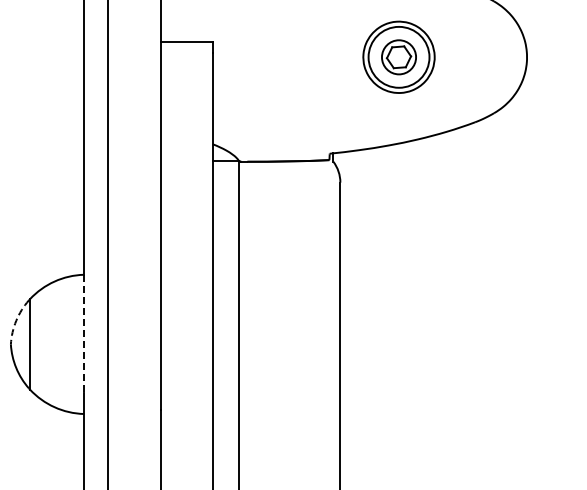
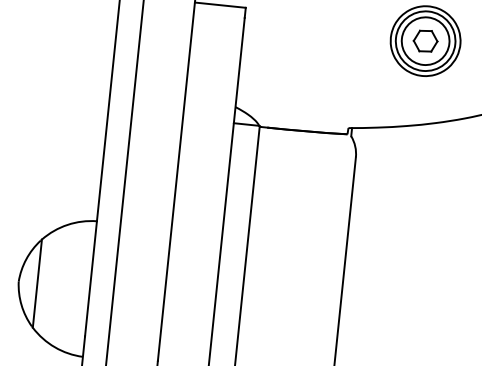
circle: (398, 56) -> (425, 40), size x1.43
arc: (16, 320) -> (26, 258), dashed -> solid
line: (84, 334) -> (91, 279), dashed -> solid

